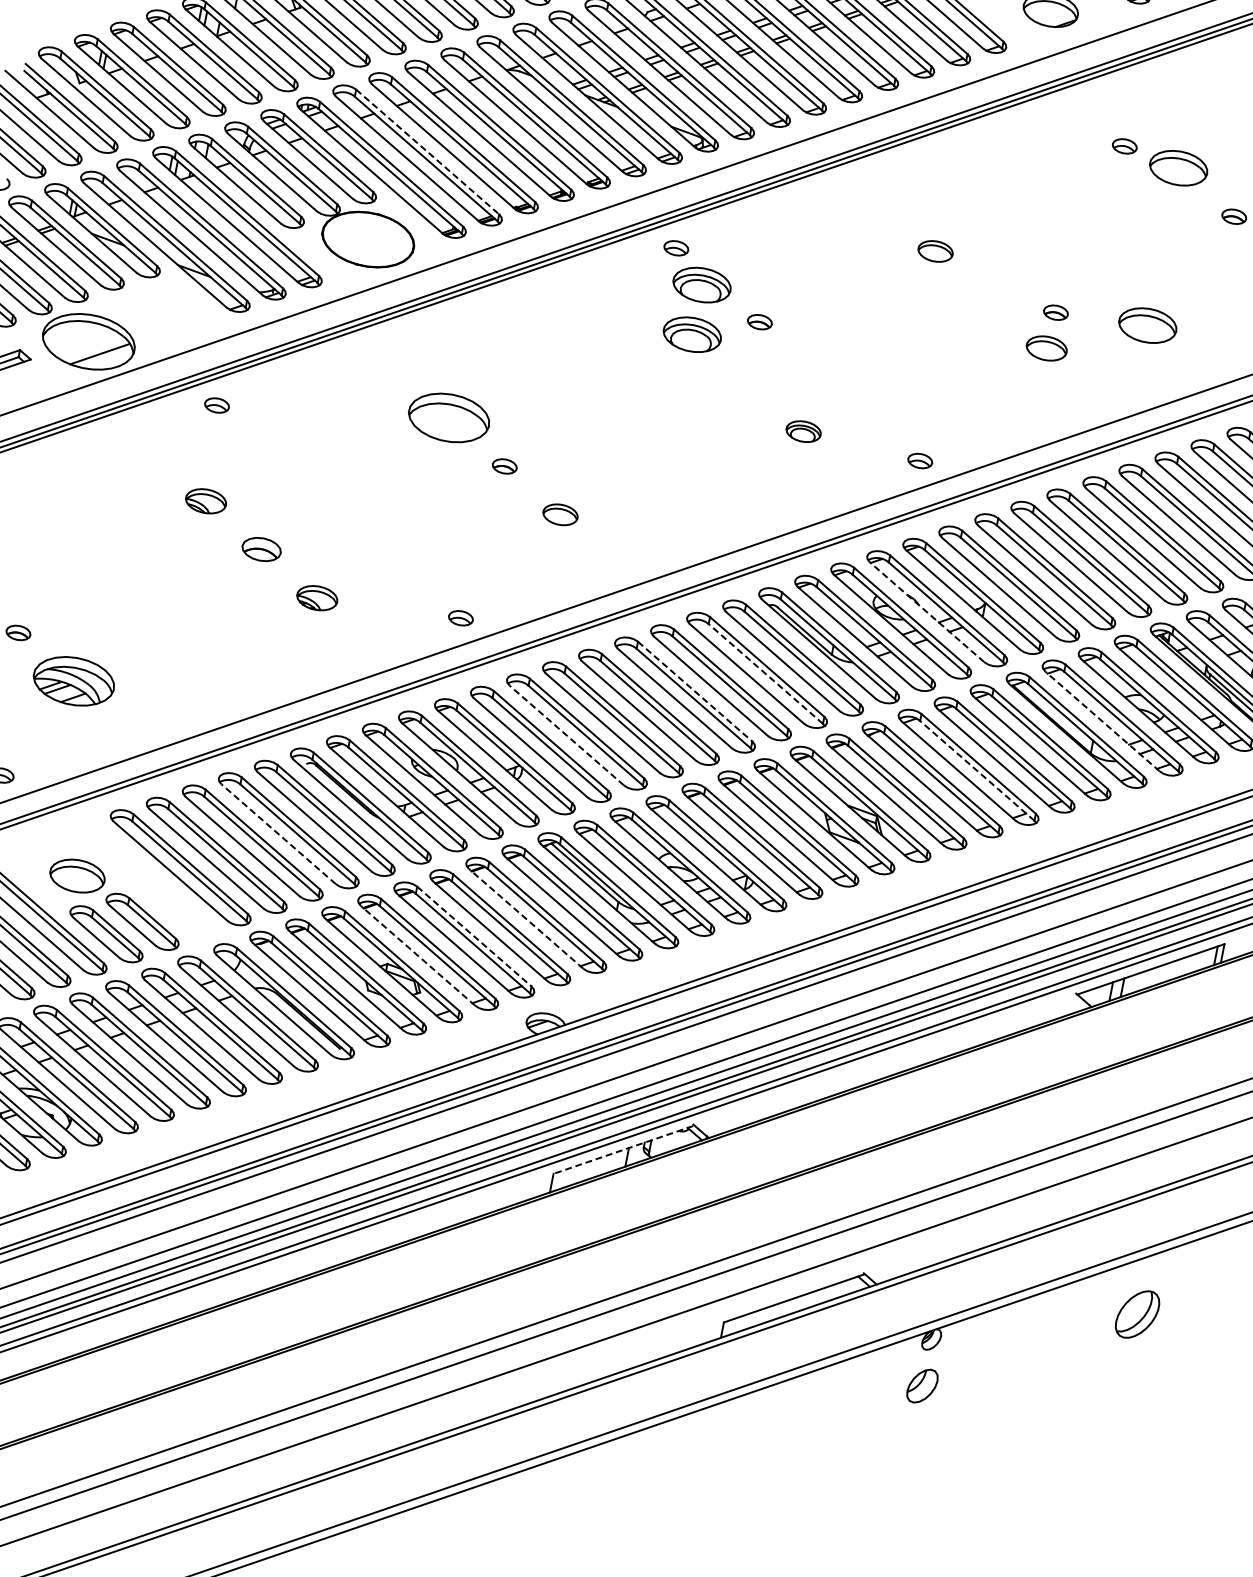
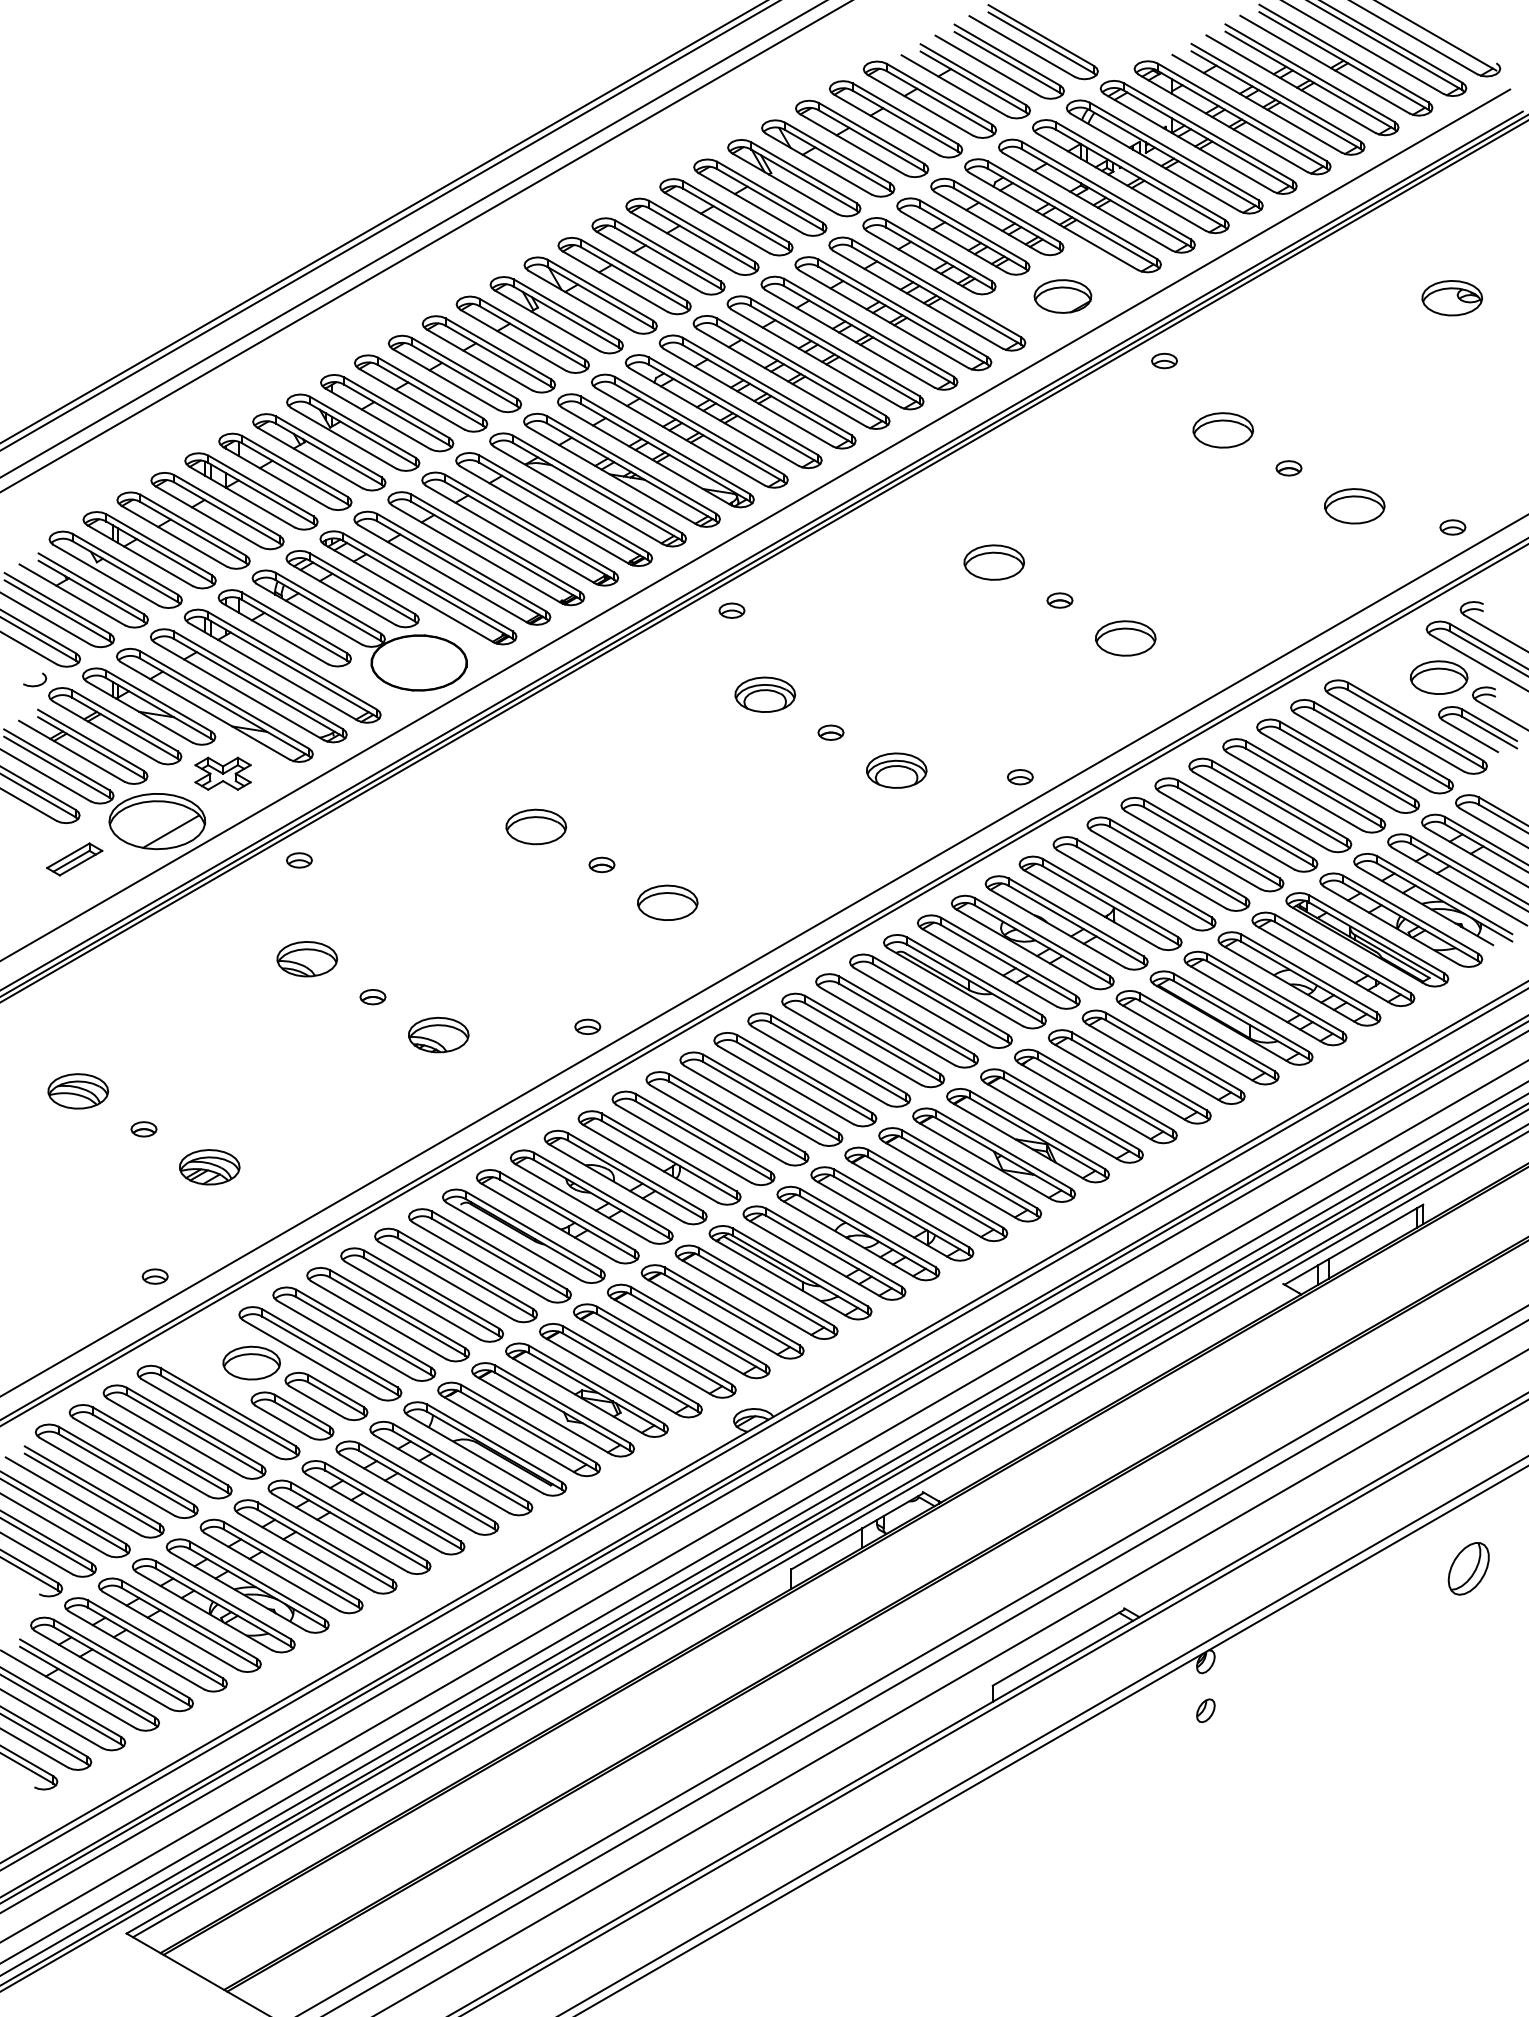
part: (1124, 145) -> (1164, 360), moved
line: (427, 151) -> (461, 562), dashed -> solid
part: (935, 251) -> (994, 562), size x1.67
part: (702, 284) -> (765, 642), removed
part: (159, 308) -> (222, 773), added
part: (1055, 312) -> (1059, 600), moved
part: (759, 321) -> (830, 732), moved
part: (1147, 325) -> (1222, 595), removed
part: (1046, 348) -> (1125, 638), size x1.43
part: (449, 417) -> (536, 826), size x0.71
part: (803, 431) -> (896, 770), size x1.67
part: (206, 501) -> (307, 959), size x1.43
part: (560, 514) -> (667, 902), size x1.67
part: (261, 549) -> (372, 997), size x0.62
part: (317, 597) -> (438, 1034), size x1.43
line: (926, 612) -> (1056, 928), dashed -> solid
line: (765, 673) -> (906, 1022), dashed -> solid
part: (73, 681) -> (209, 1167), size x0.71
line: (695, 691) -> (839, 1054), dashed -> solid
line: (1102, 720) -> (1255, 1003), dashed -> solid
line: (566, 735) -> (717, 1124), dashed -> solid
line: (976, 770) -> (1138, 1078), dashed -> solid
line: (278, 833) -> (446, 1280), dashed -> solid
part: (144, 879) -> (320, 1353), added
line: (525, 918) -> (712, 1317), dashed -> solid
line: (474, 936) -> (664, 1345), dashed -> solid
line: (417, 955) -> (610, 1375), dashed -> solid
line: (623, 1150) -> (857, 1531), dashed -> solid
part: (1137, 1314) -> (1468, 1568), moved
part: (922, 1385) -> (1205, 1710), size x0.62

